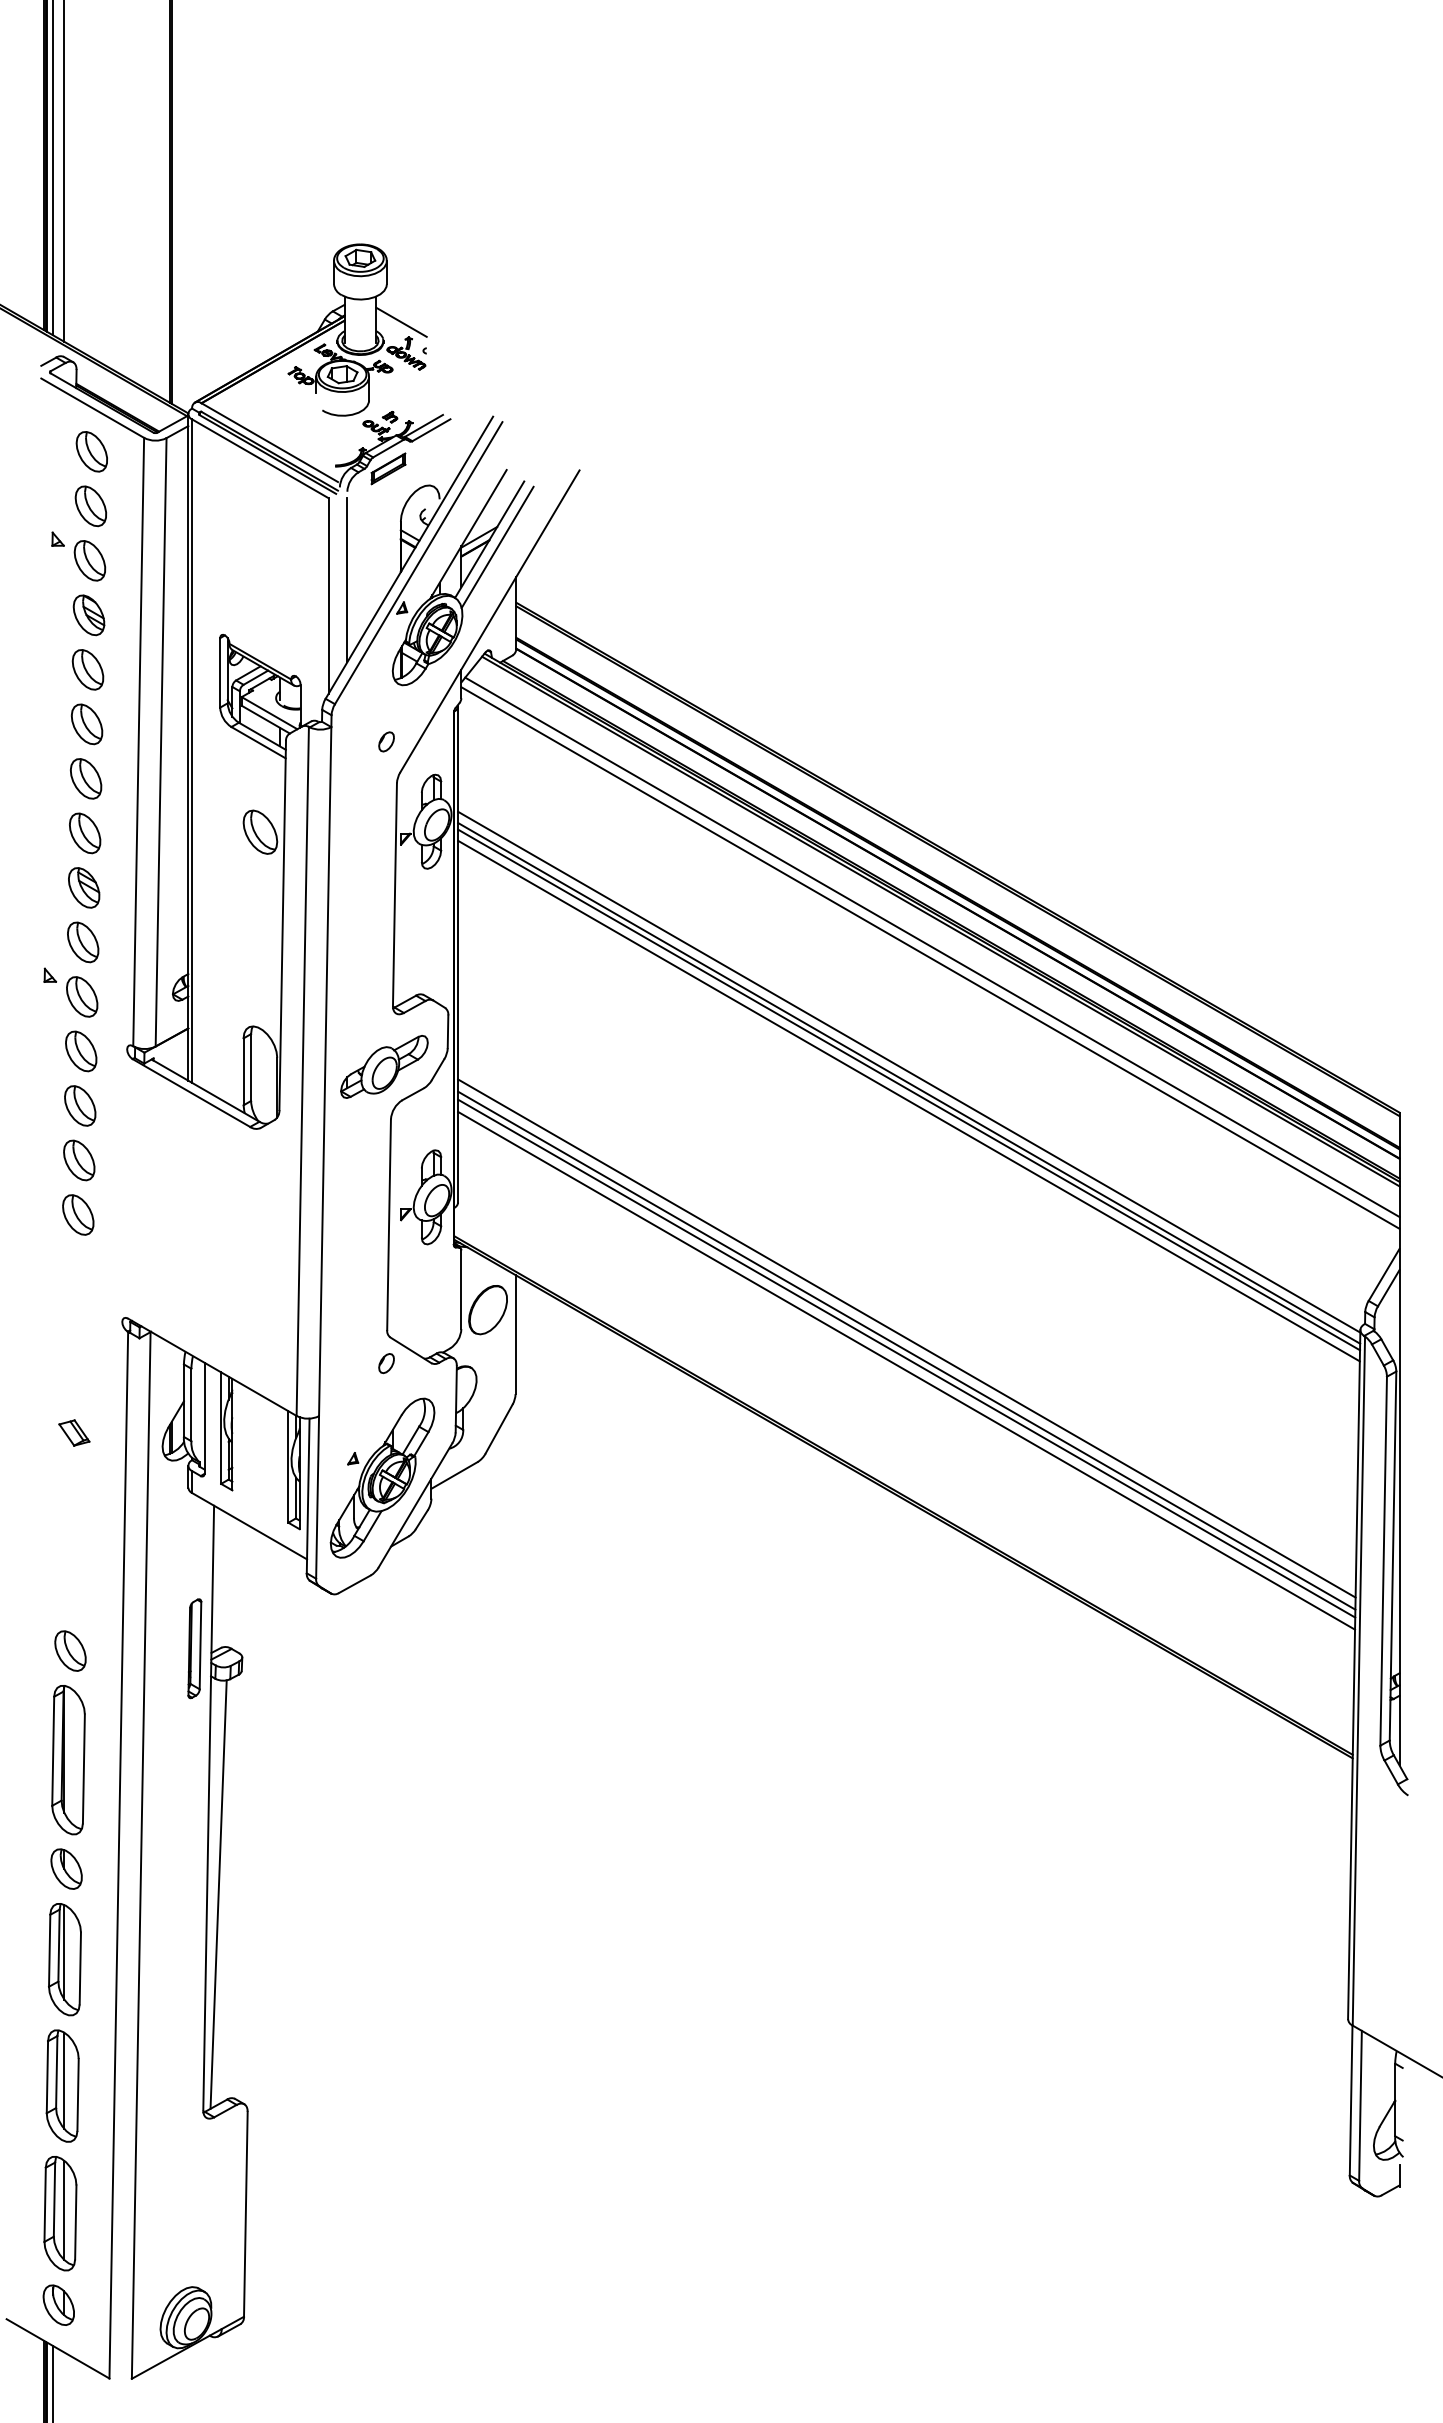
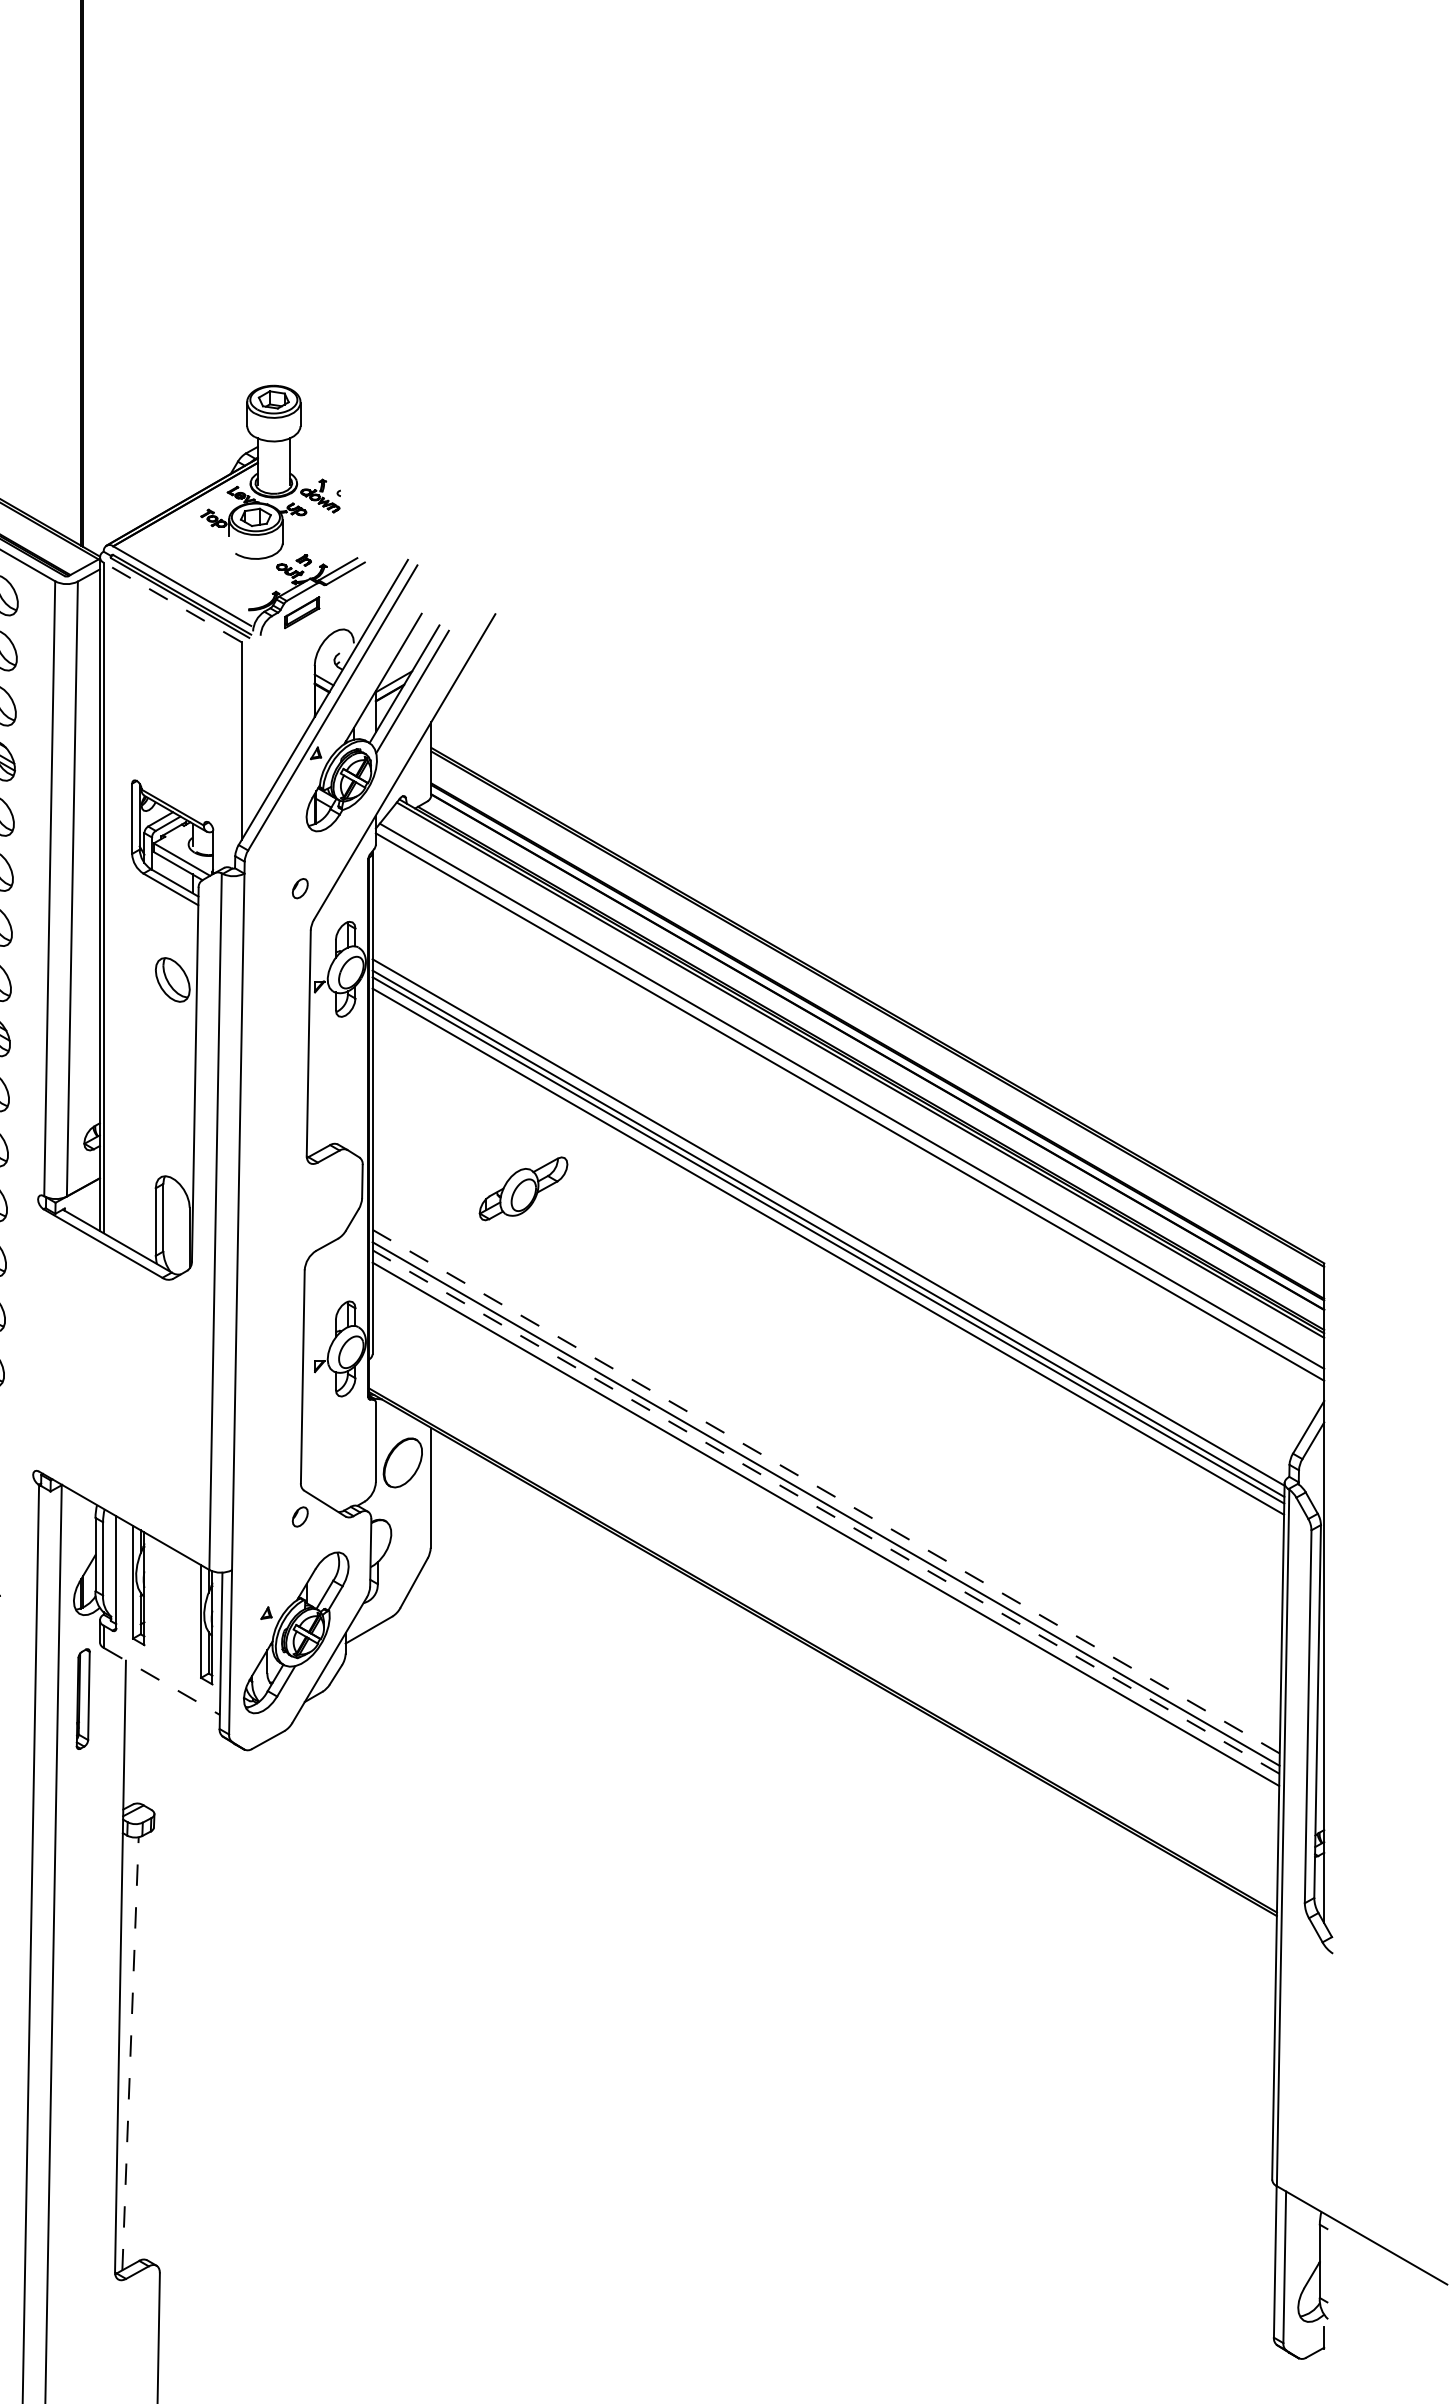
line: (401, 321) -> (315, 463), removed
line: (260, 458) -> (172, 602), solid -> dashed
line: (347, 580) -> (260, 725), removed
part: (384, 1066) -> (523, 1188), moved
line: (907, 1338) -> (826, 1491), solid -> dashed
line: (906, 1358) -> (825, 1511), solid -> dashed
line: (250, 1526) -> (162, 1681), solid -> dashed
part: (194, 1648) -> (82, 1698), moved
line: (218, 1894) -> (130, 2053), solid -> dashed

